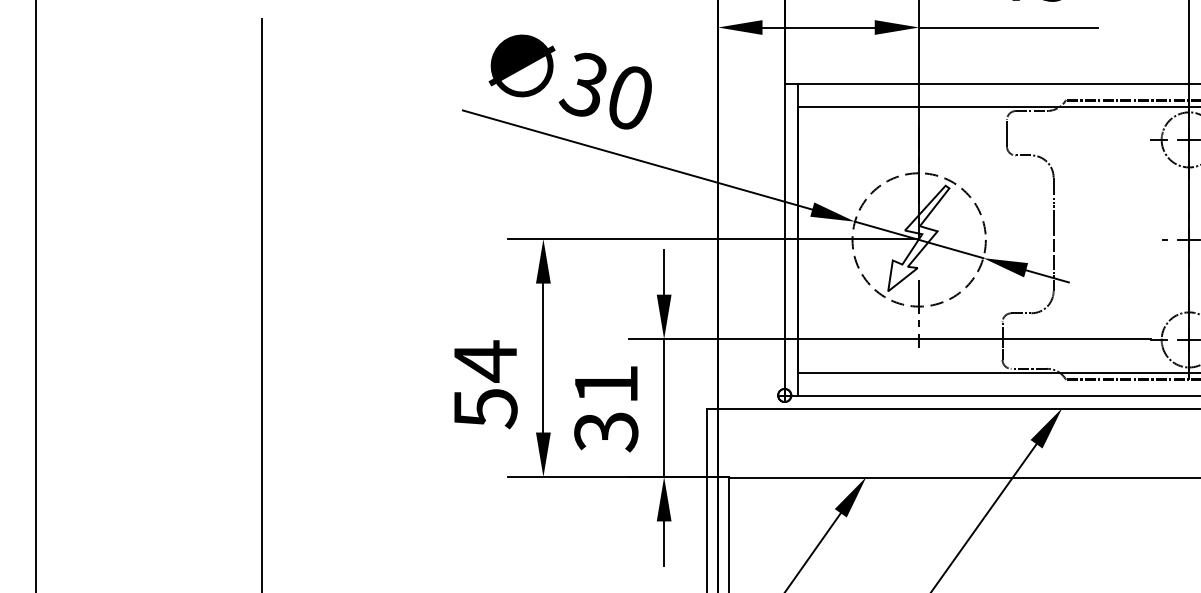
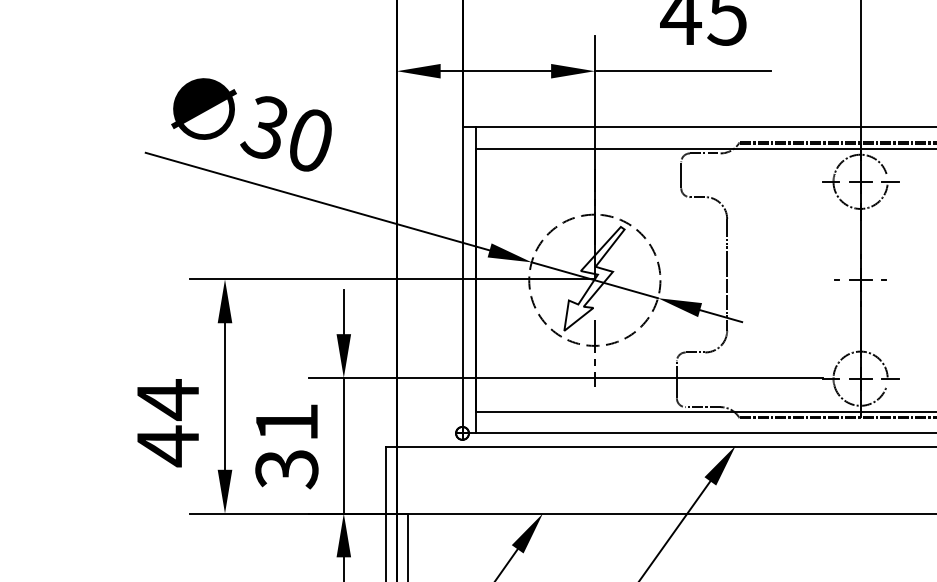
text: (485, 408) -> (168, 446), 54 -> 44

